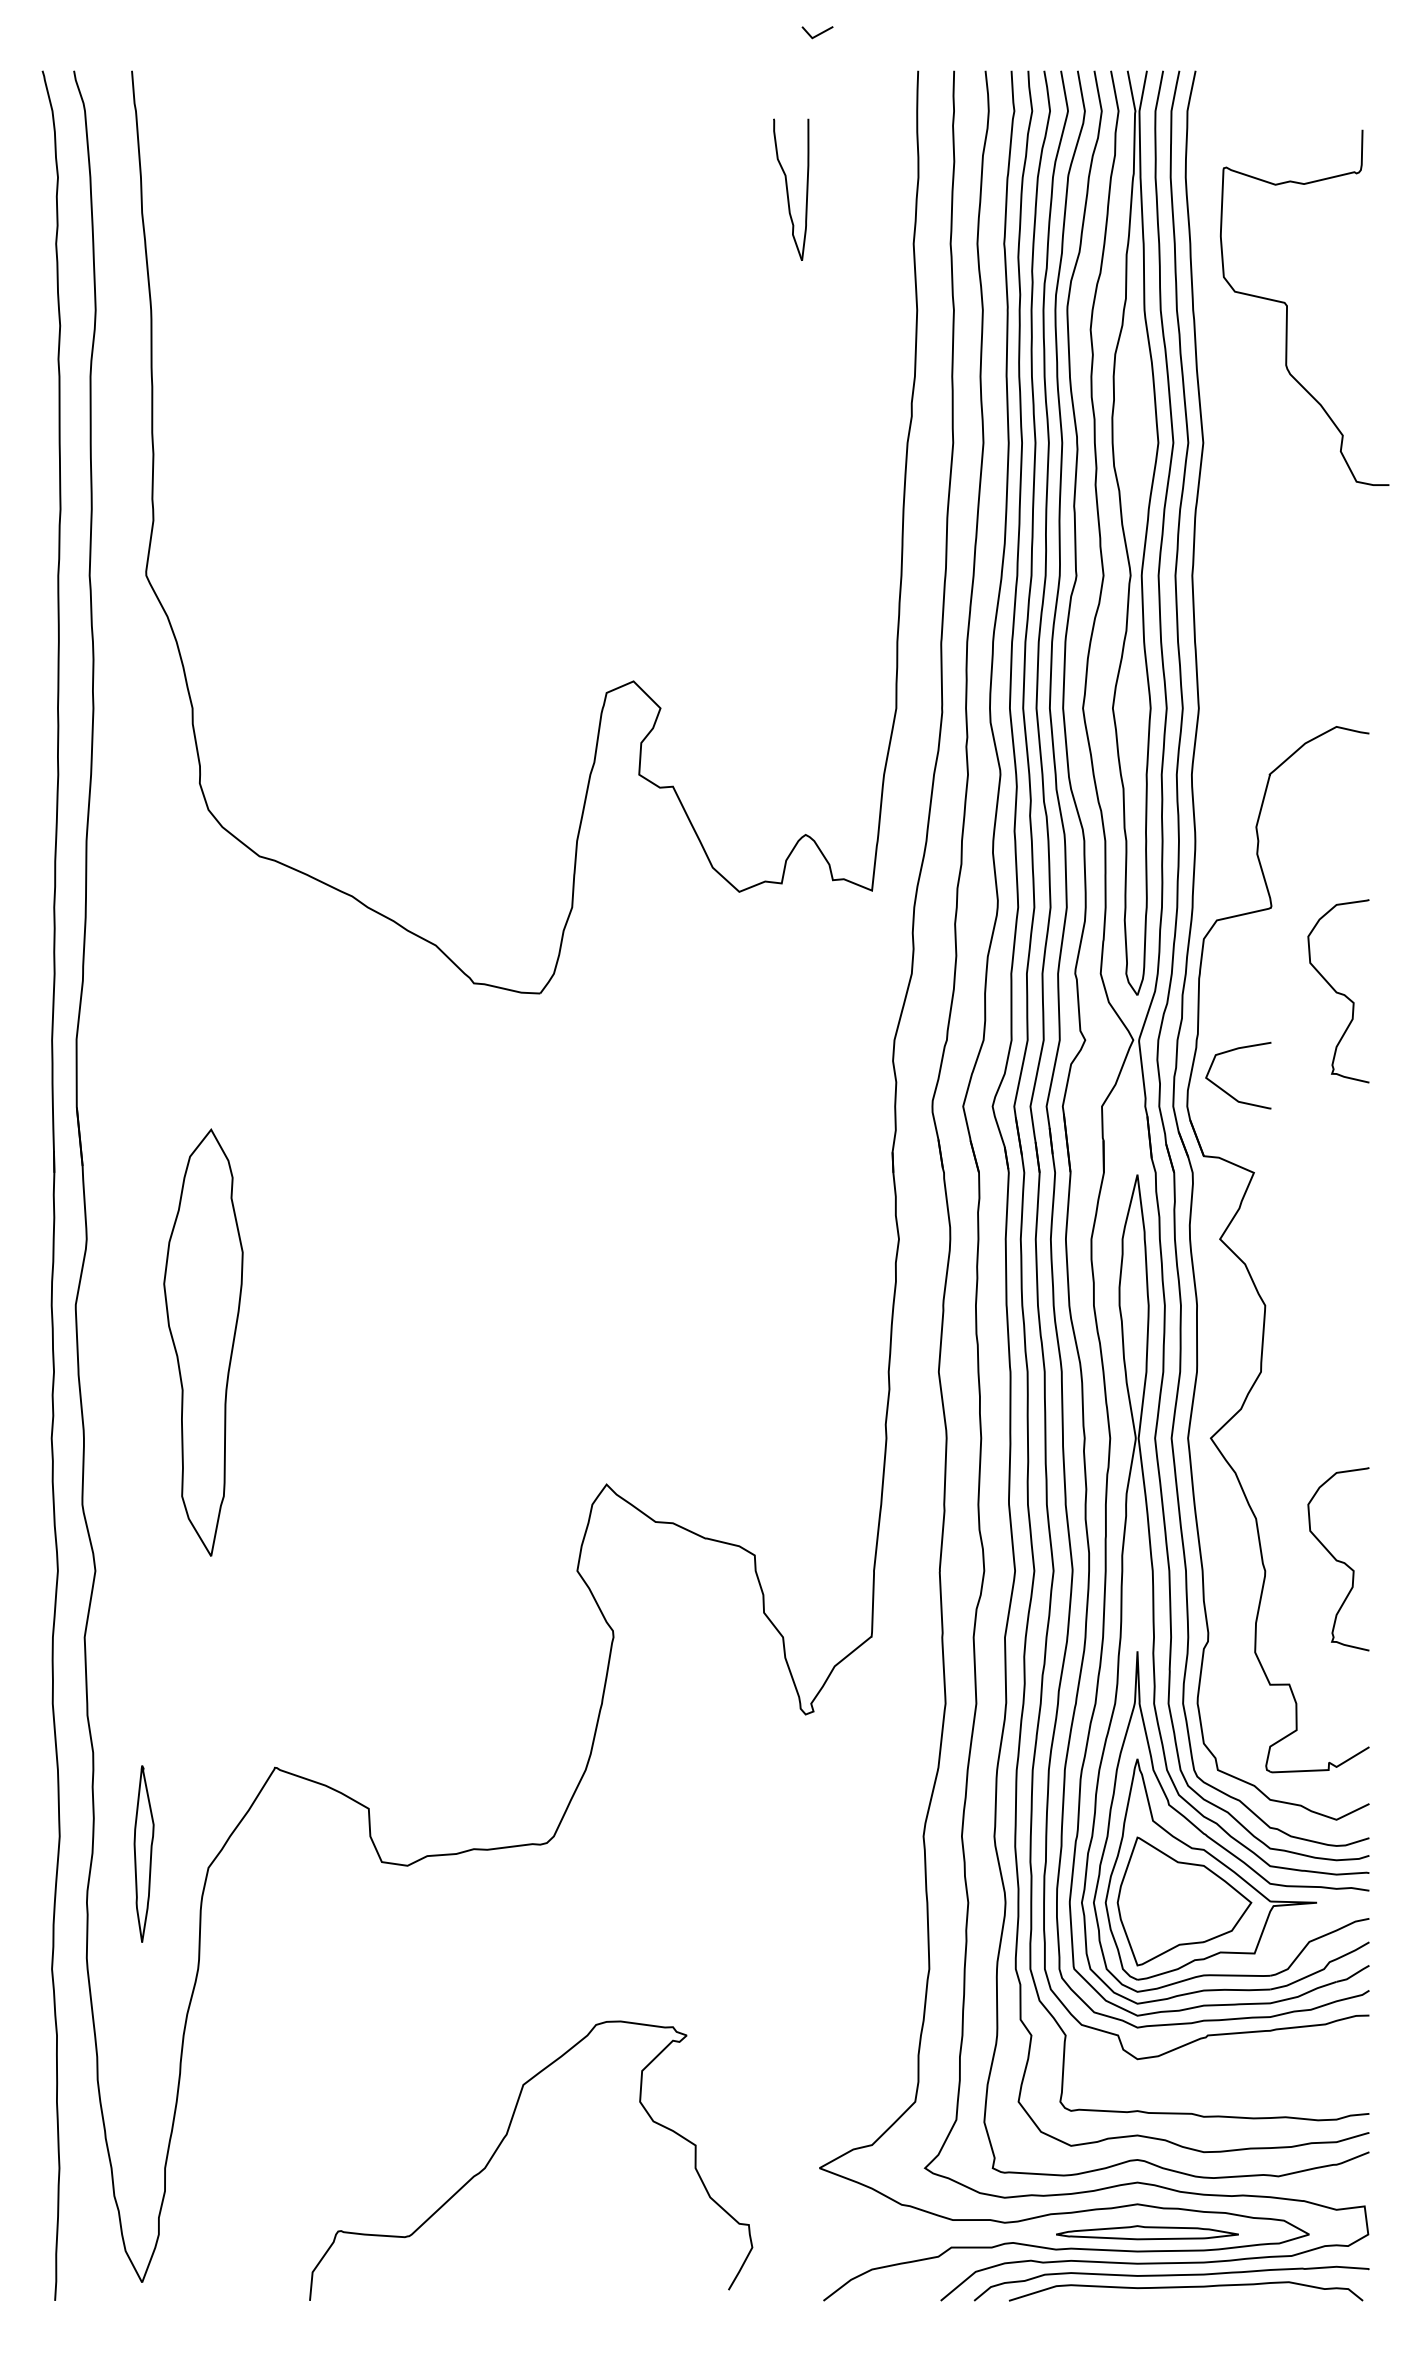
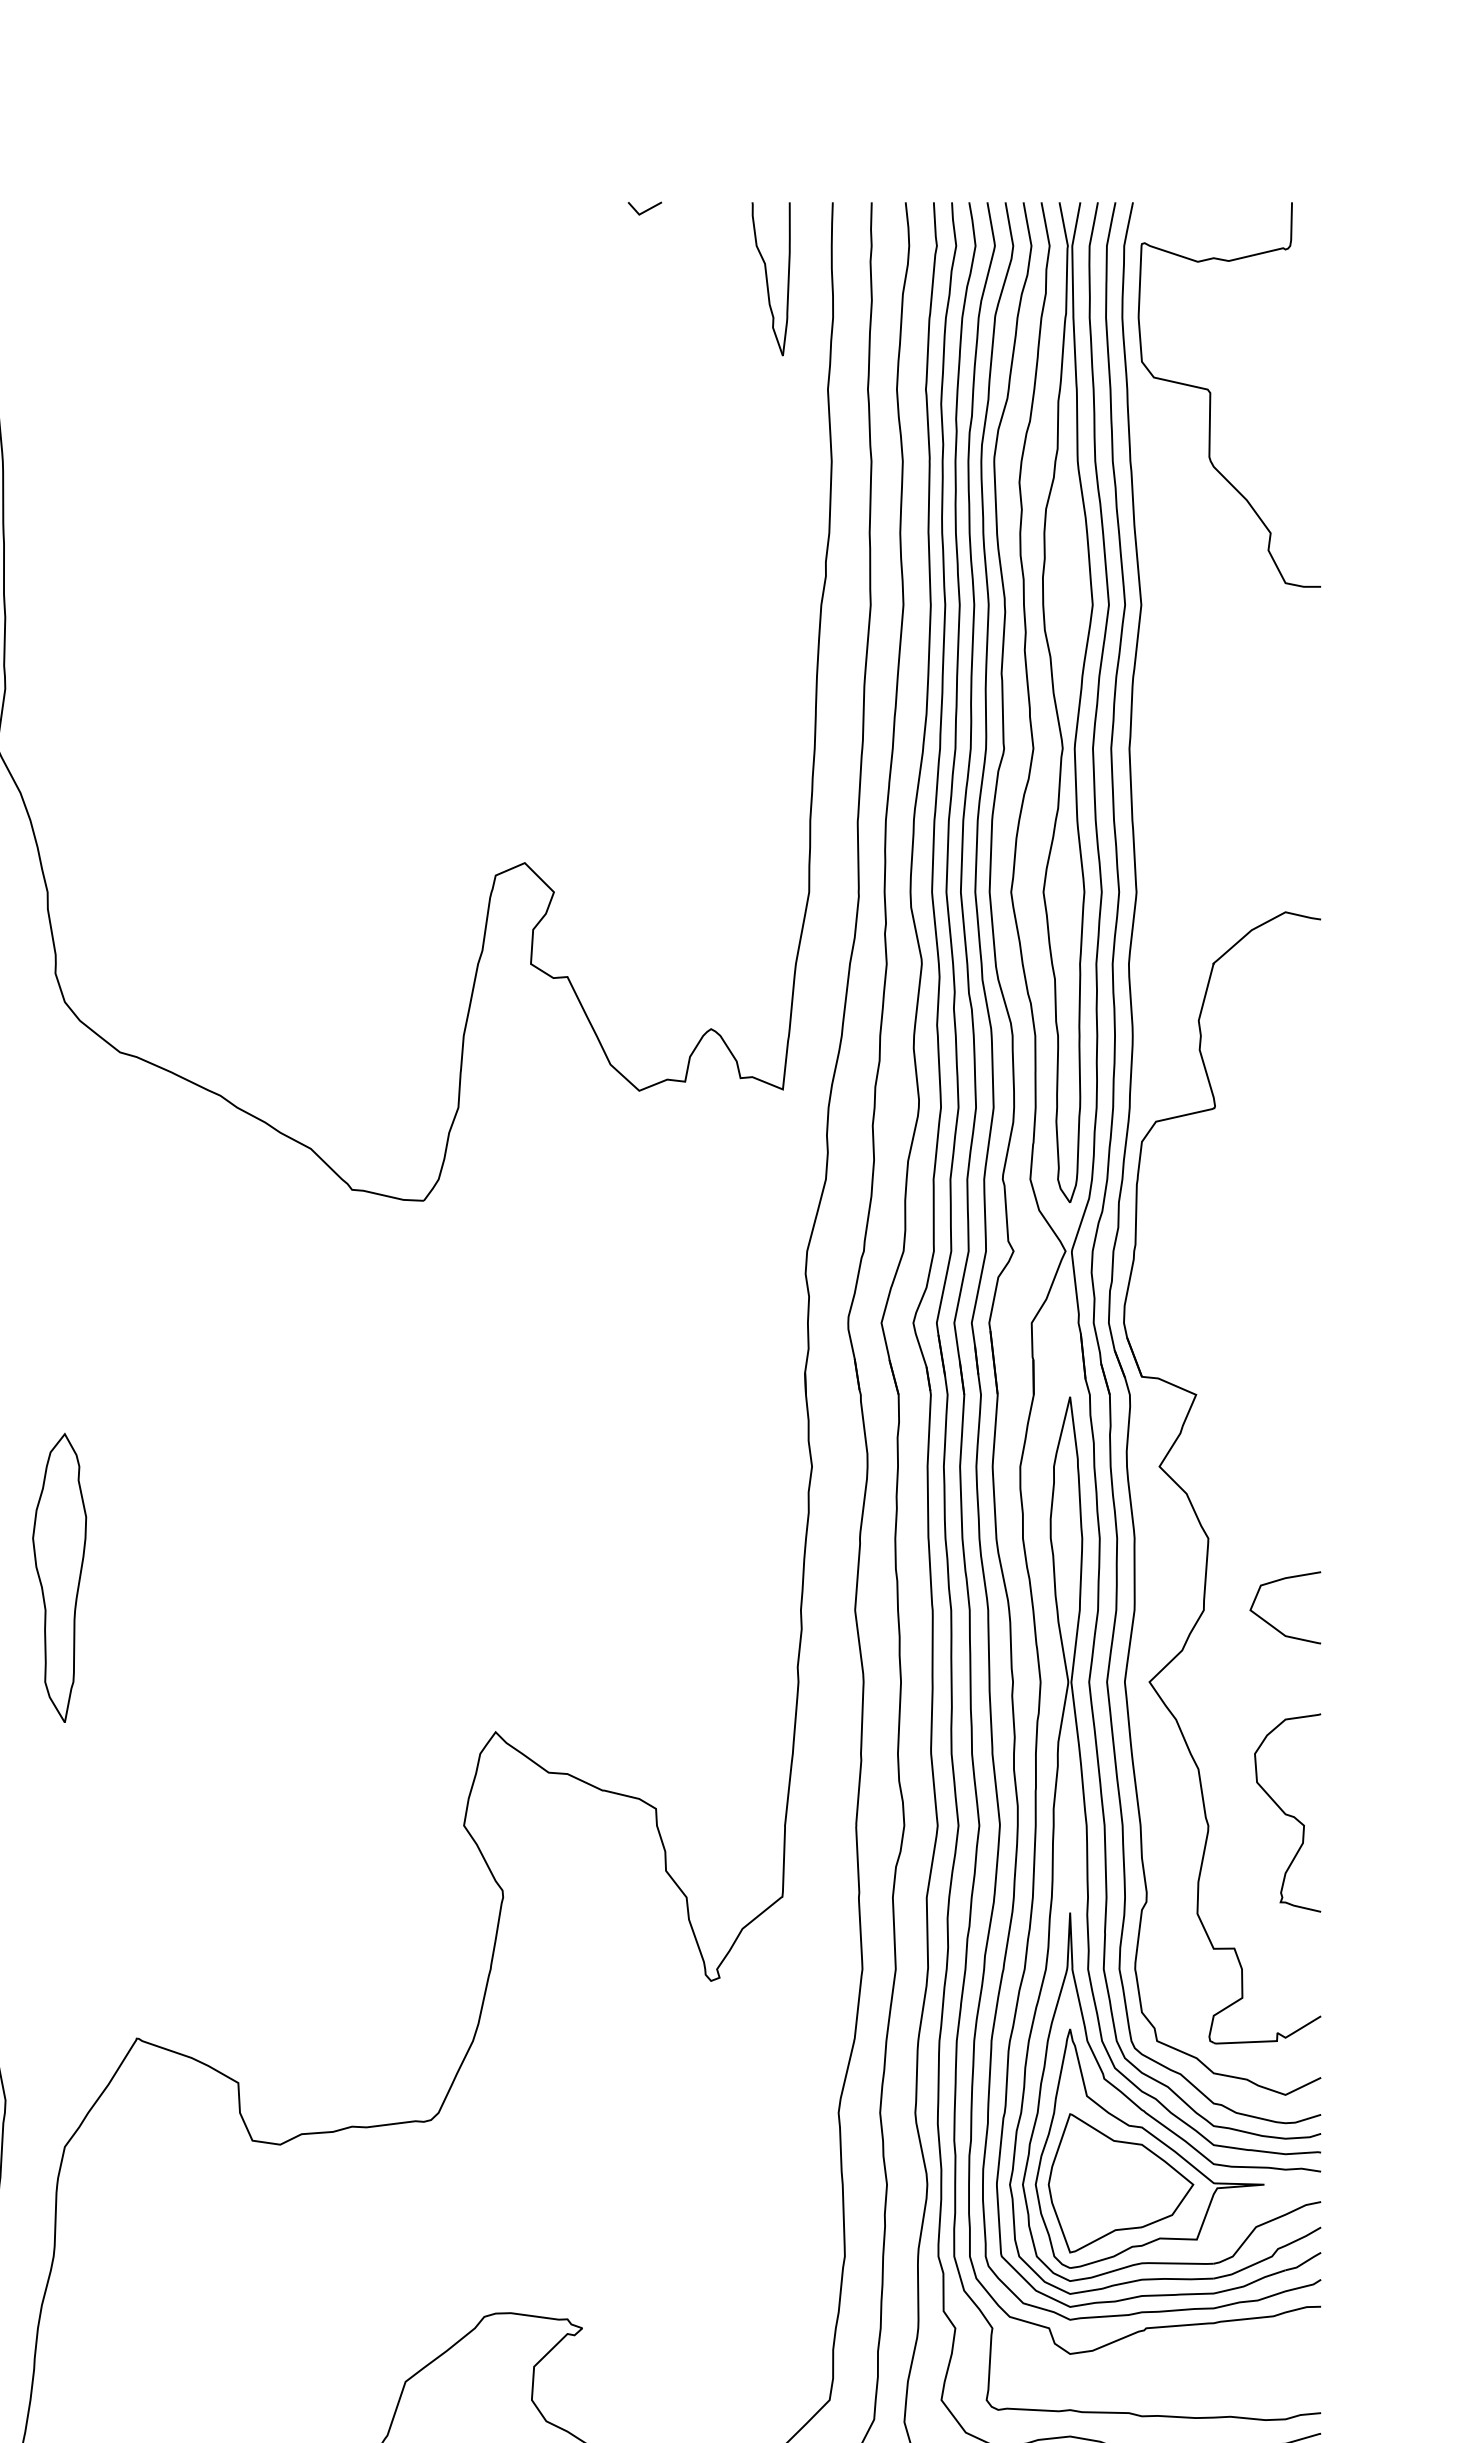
line: (818, 33) -> (645, 209), moved
part: (791, 189) -> (771, 278), moved
curve: (1287, 307) -> (1210, 394), moved
curve: (1337, 991) -> (1286, 1198), removed
curve: (1225, 1090) -> (1271, 1623), moved
part: (203, 1341) -> (59, 1577), size x0.62

